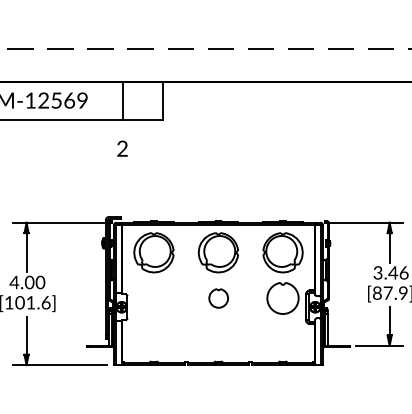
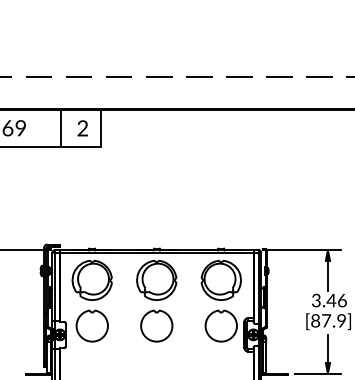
text: (122, 148) -> (82, 128), moved
part: (153, 298) -> (91, 326), added
part: (218, 298) -> (156, 326), size x1.67

